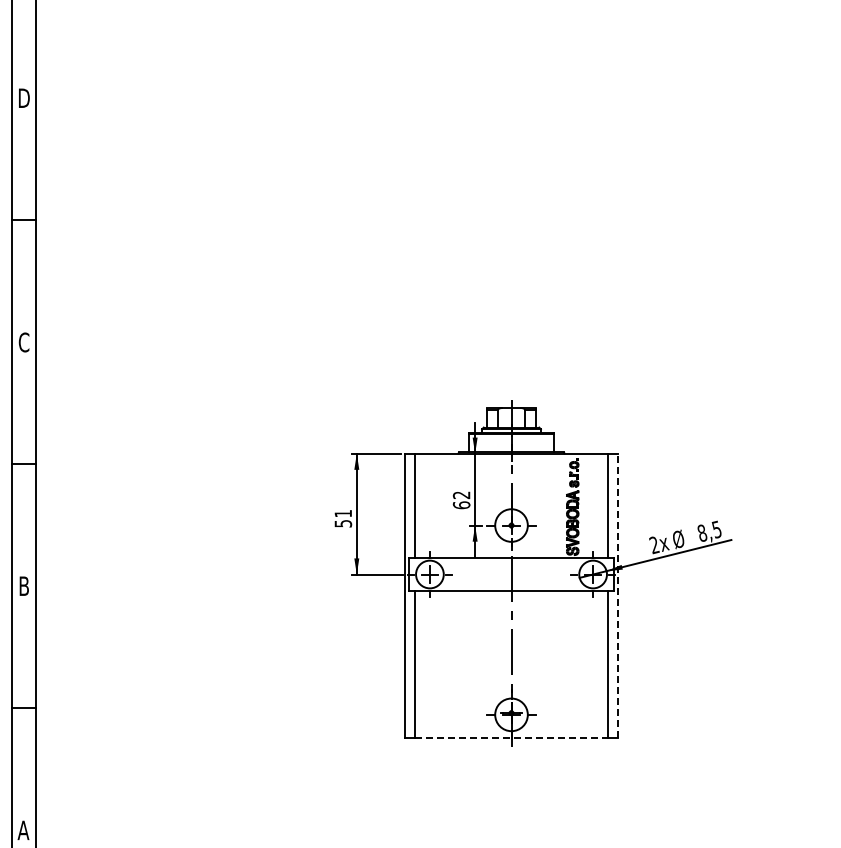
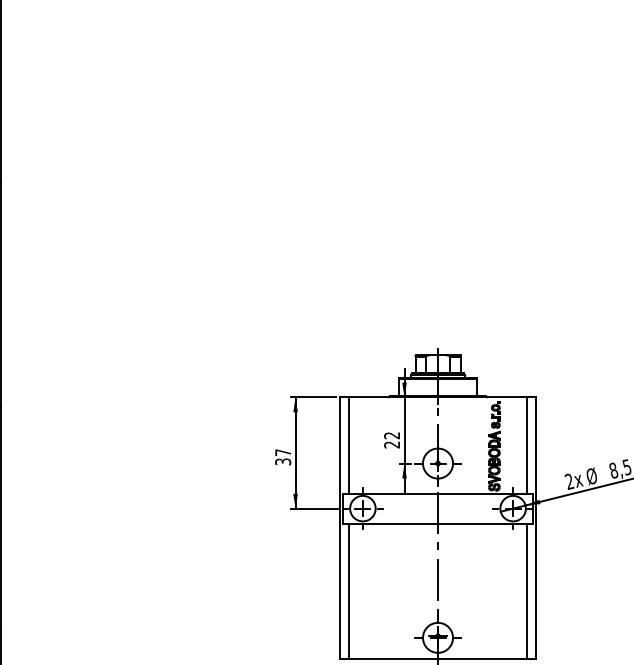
text: (461, 505) -> (391, 445), 62 -> 22
text: (342, 518) -> (282, 457), 51 -> 37
line: (617, 595) -> (535, 527), dashed -> solid
line: (512, 737) -> (438, 658), dashed -> solid

